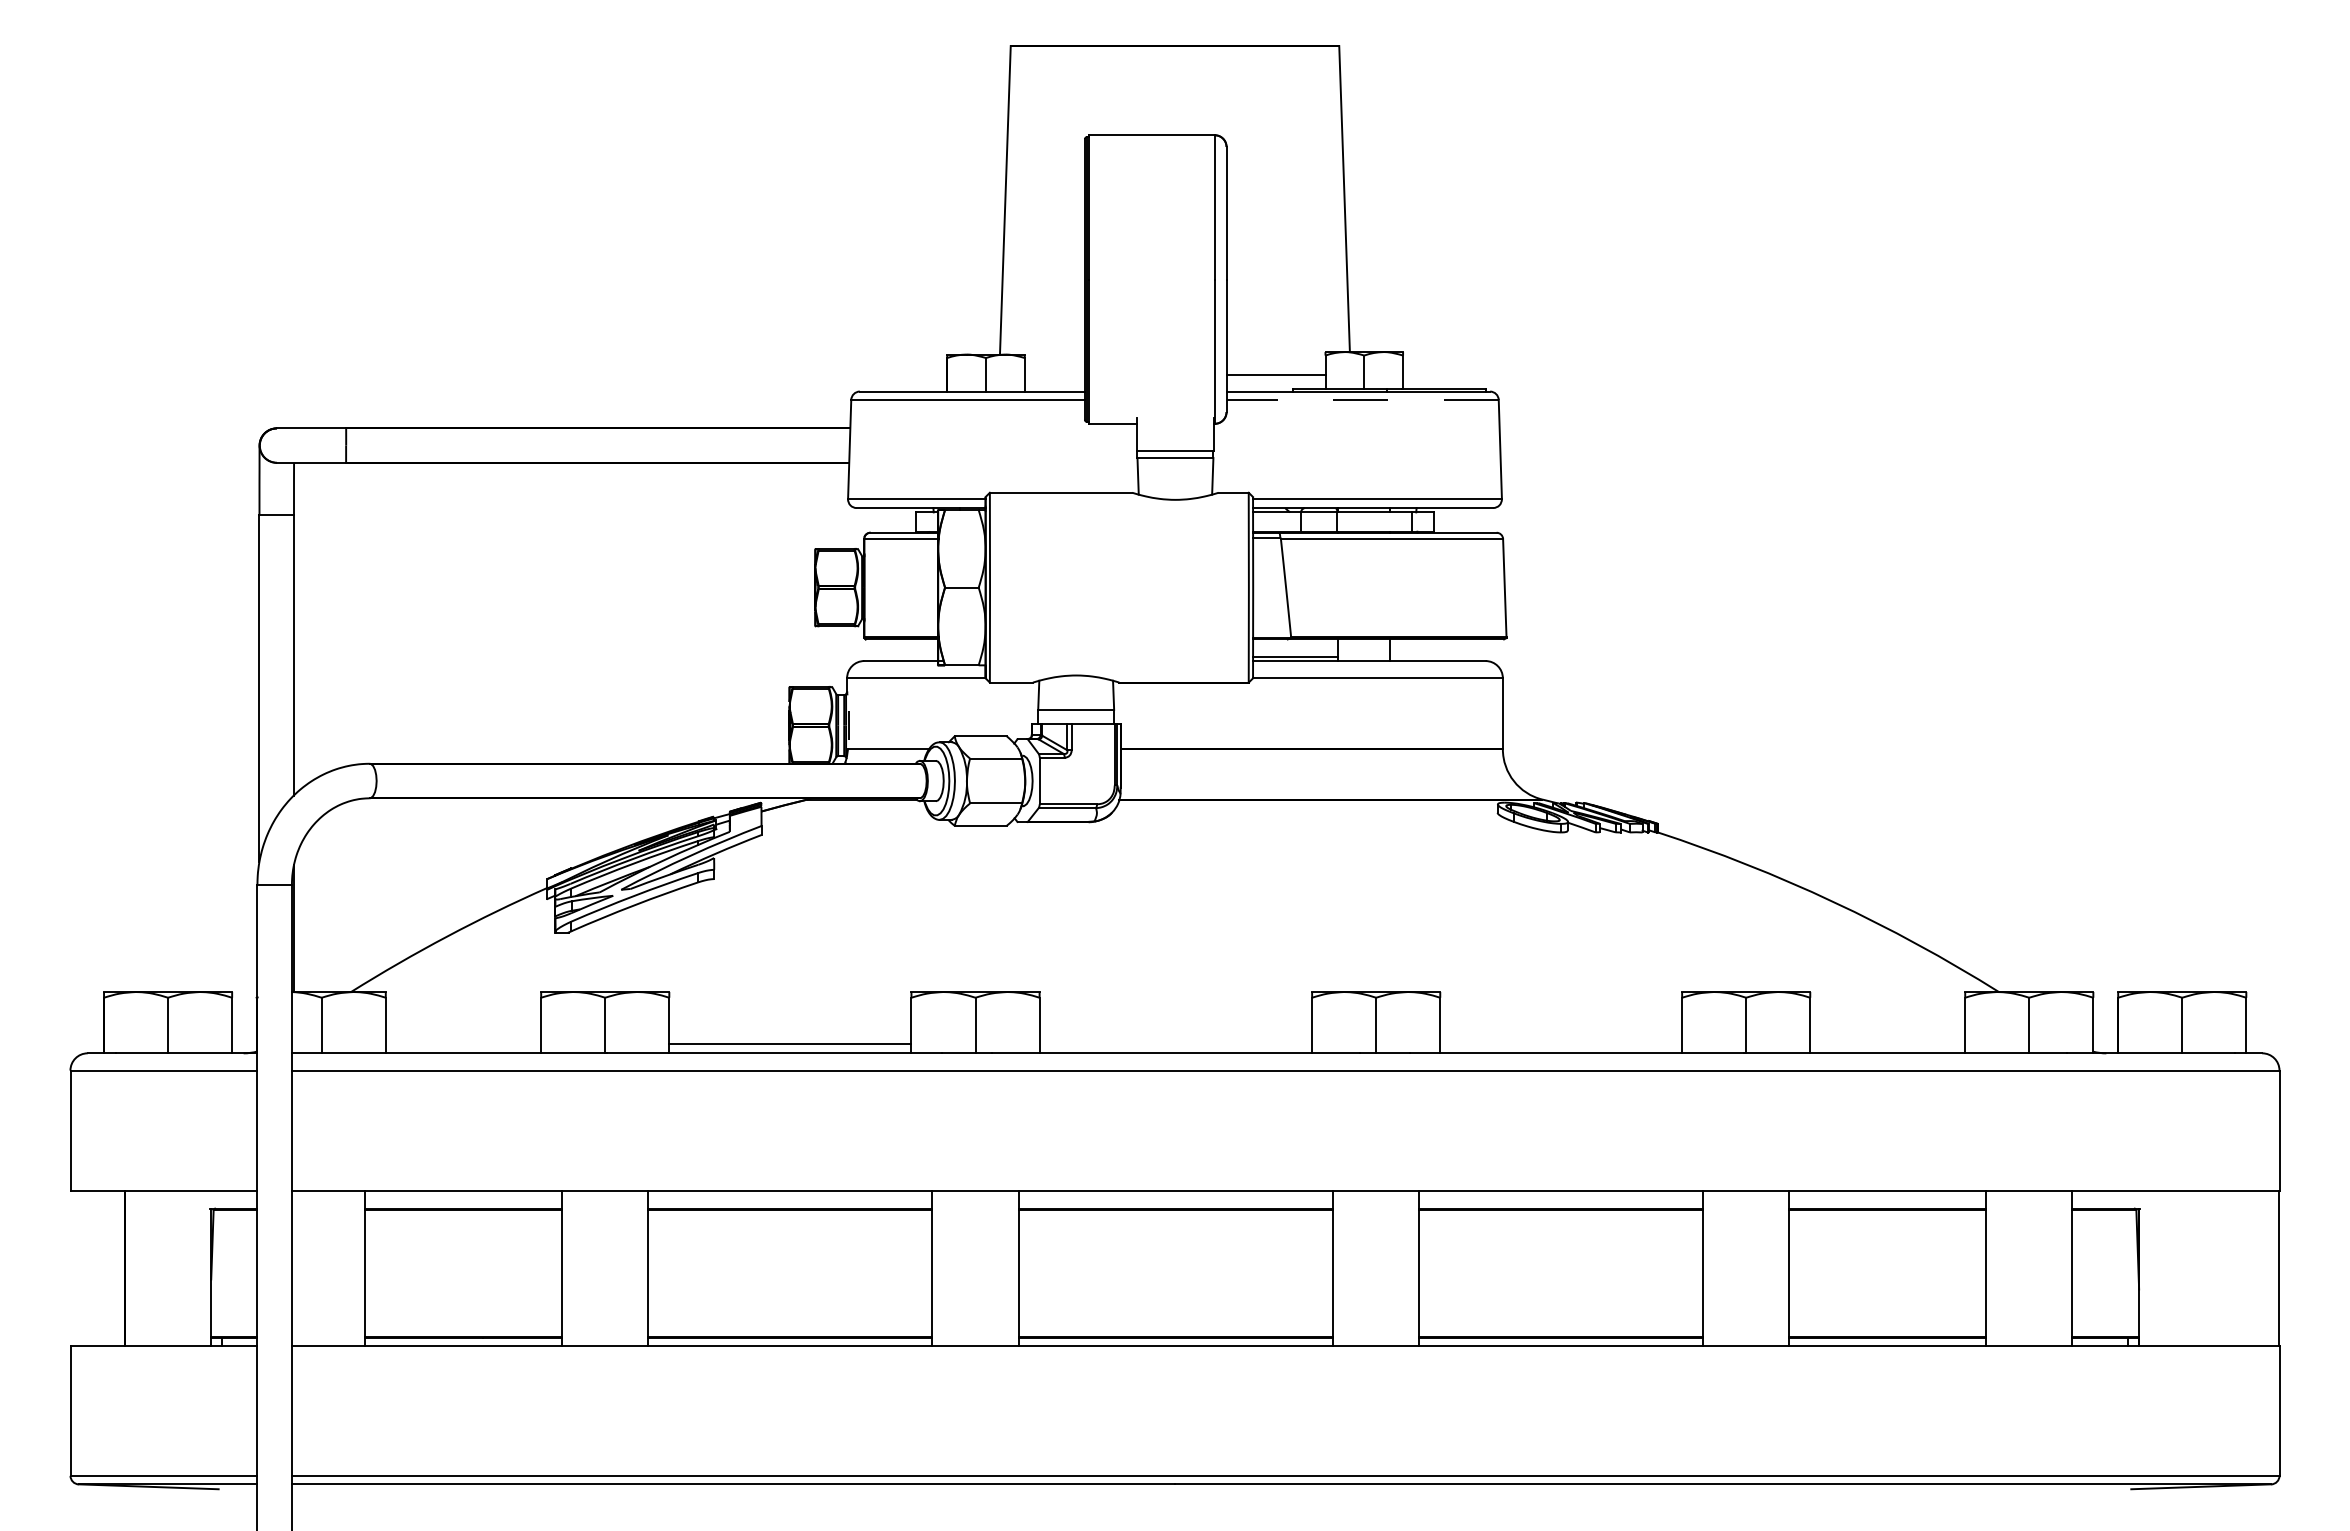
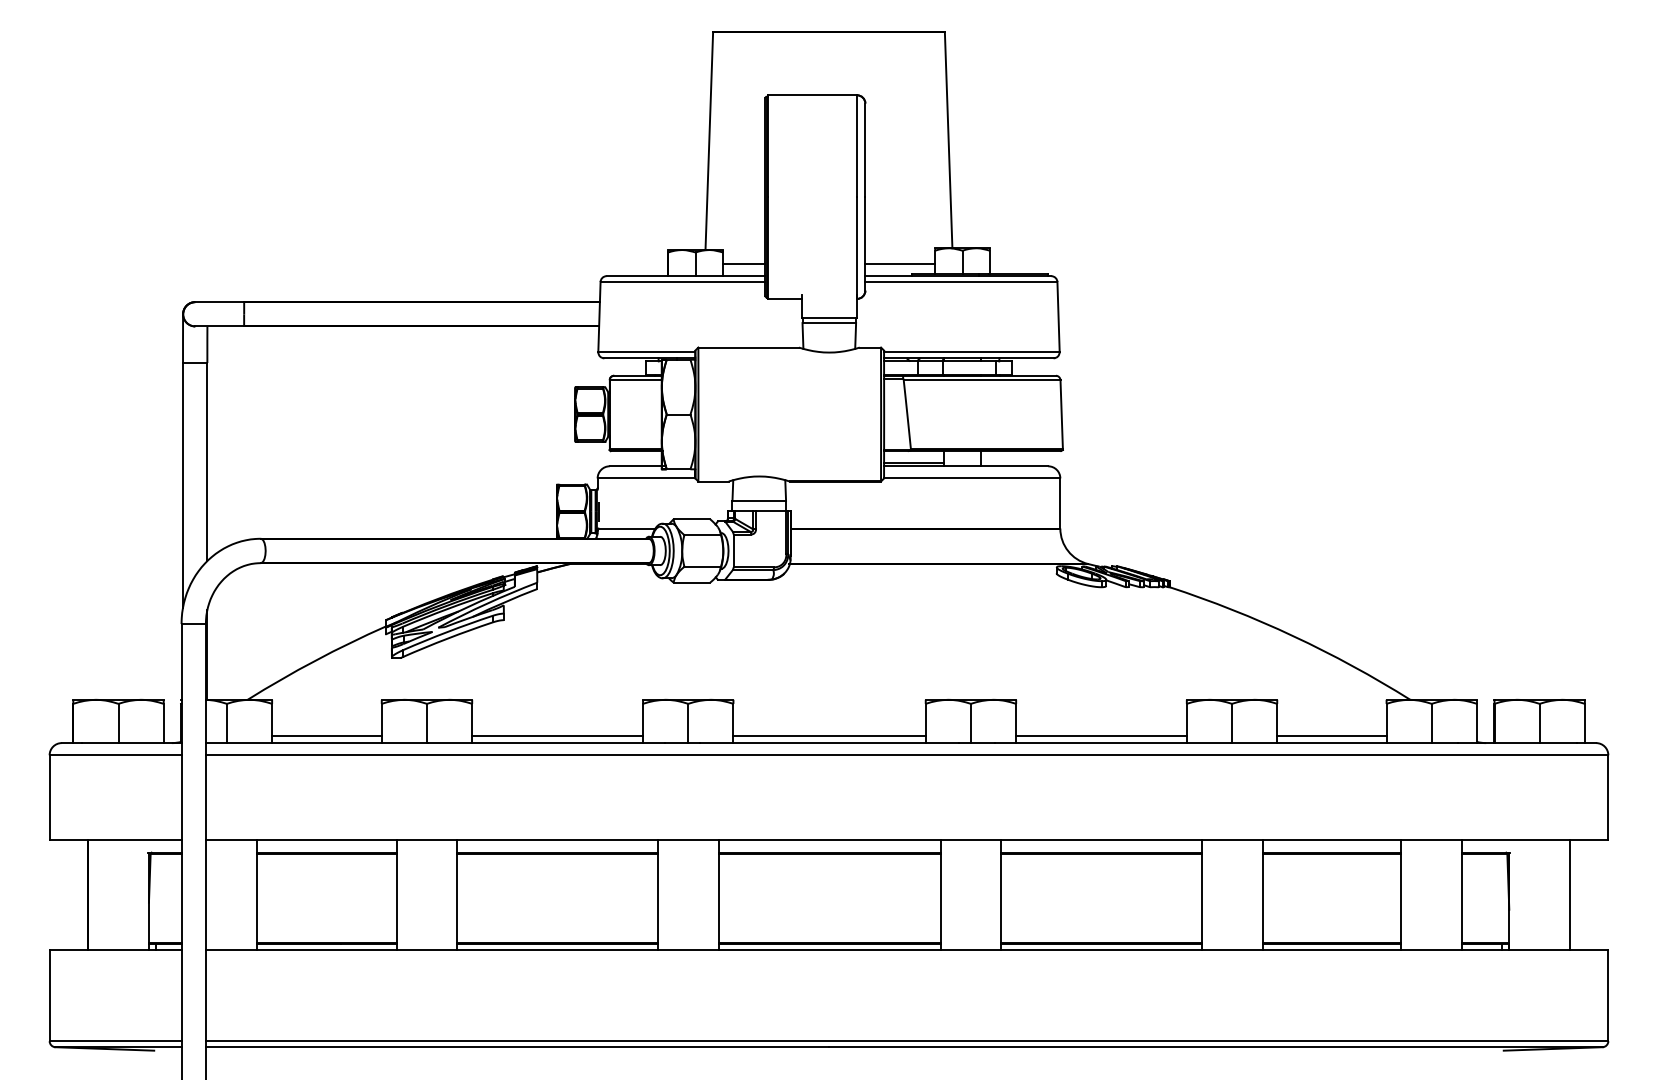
line: (1054, 374) -> (743, 264), added
line: (1362, 399) -> (961, 281), dashed -> solid
line: (463, 1043) -> (326, 736), added
line: (1175, 1043) -> (829, 736), added
line: (1561, 1043) -> (1101, 736), added
line: (1887, 1043) -> (1331, 736), added
line: (2279, 1268) -> (1570, 894), moved

